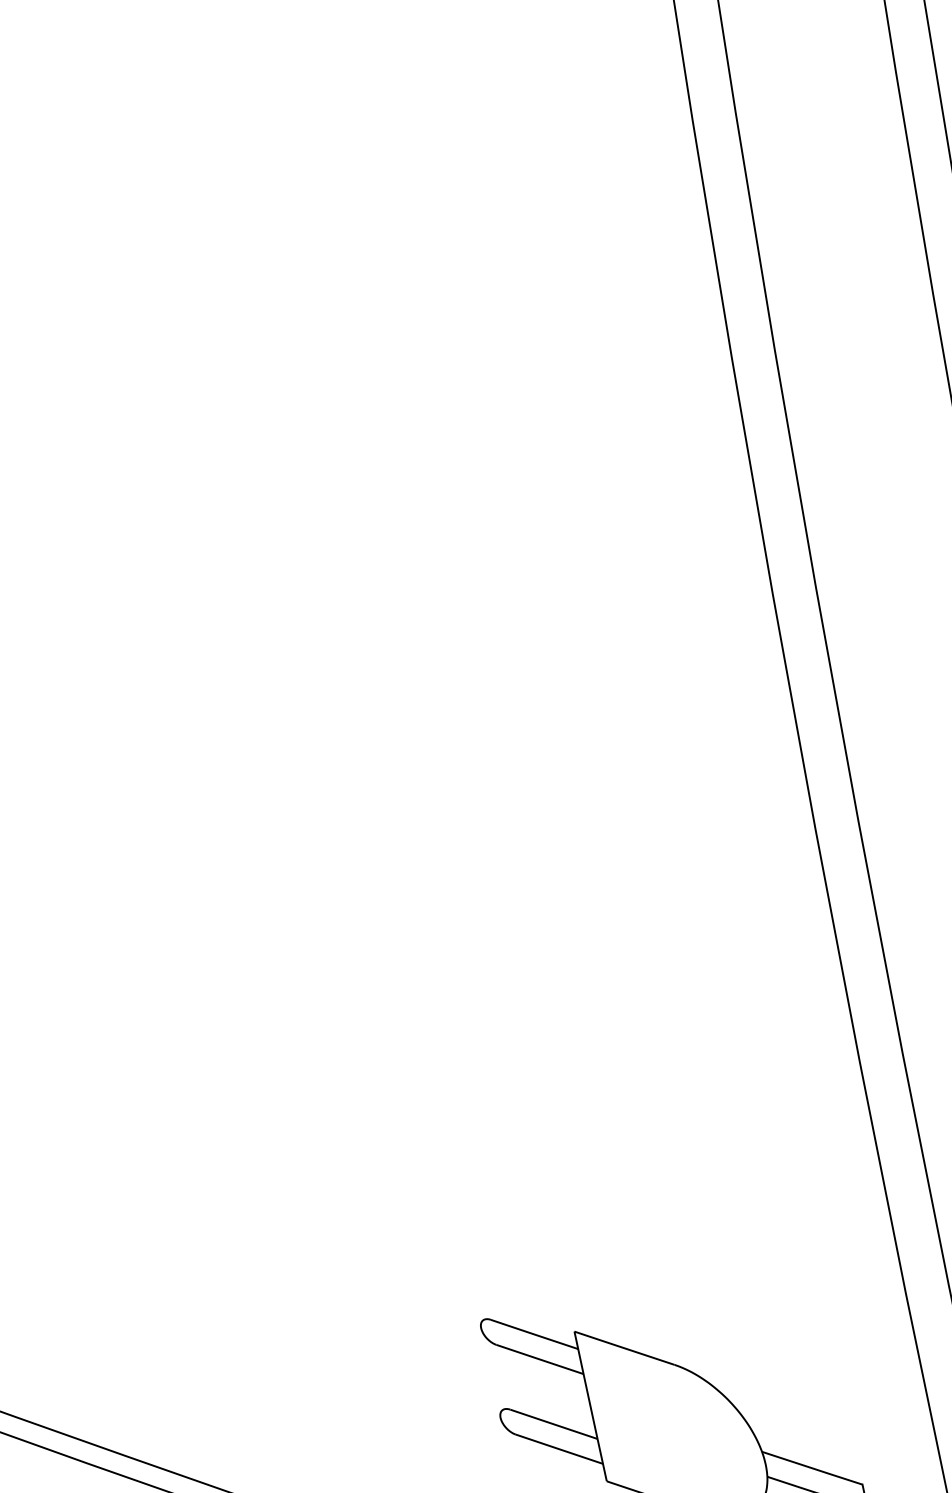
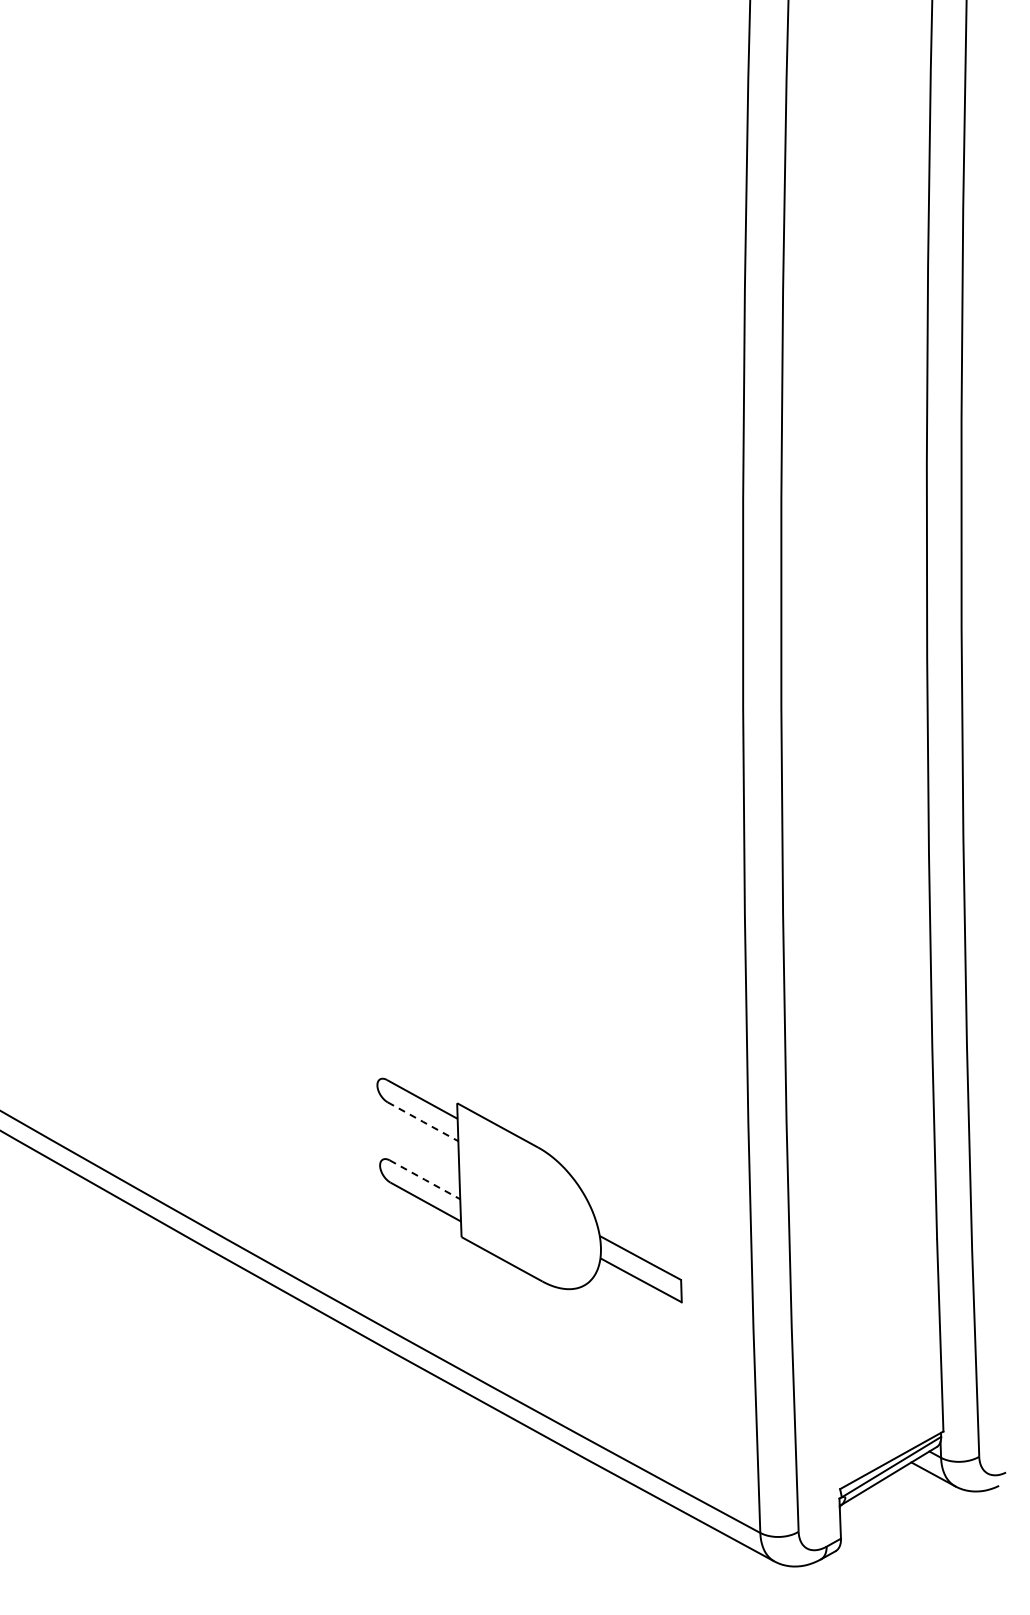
line: (540, 1359) -> (423, 1121), solid -> dashed
line: (553, 1424) -> (424, 1179), solid -> dashed

